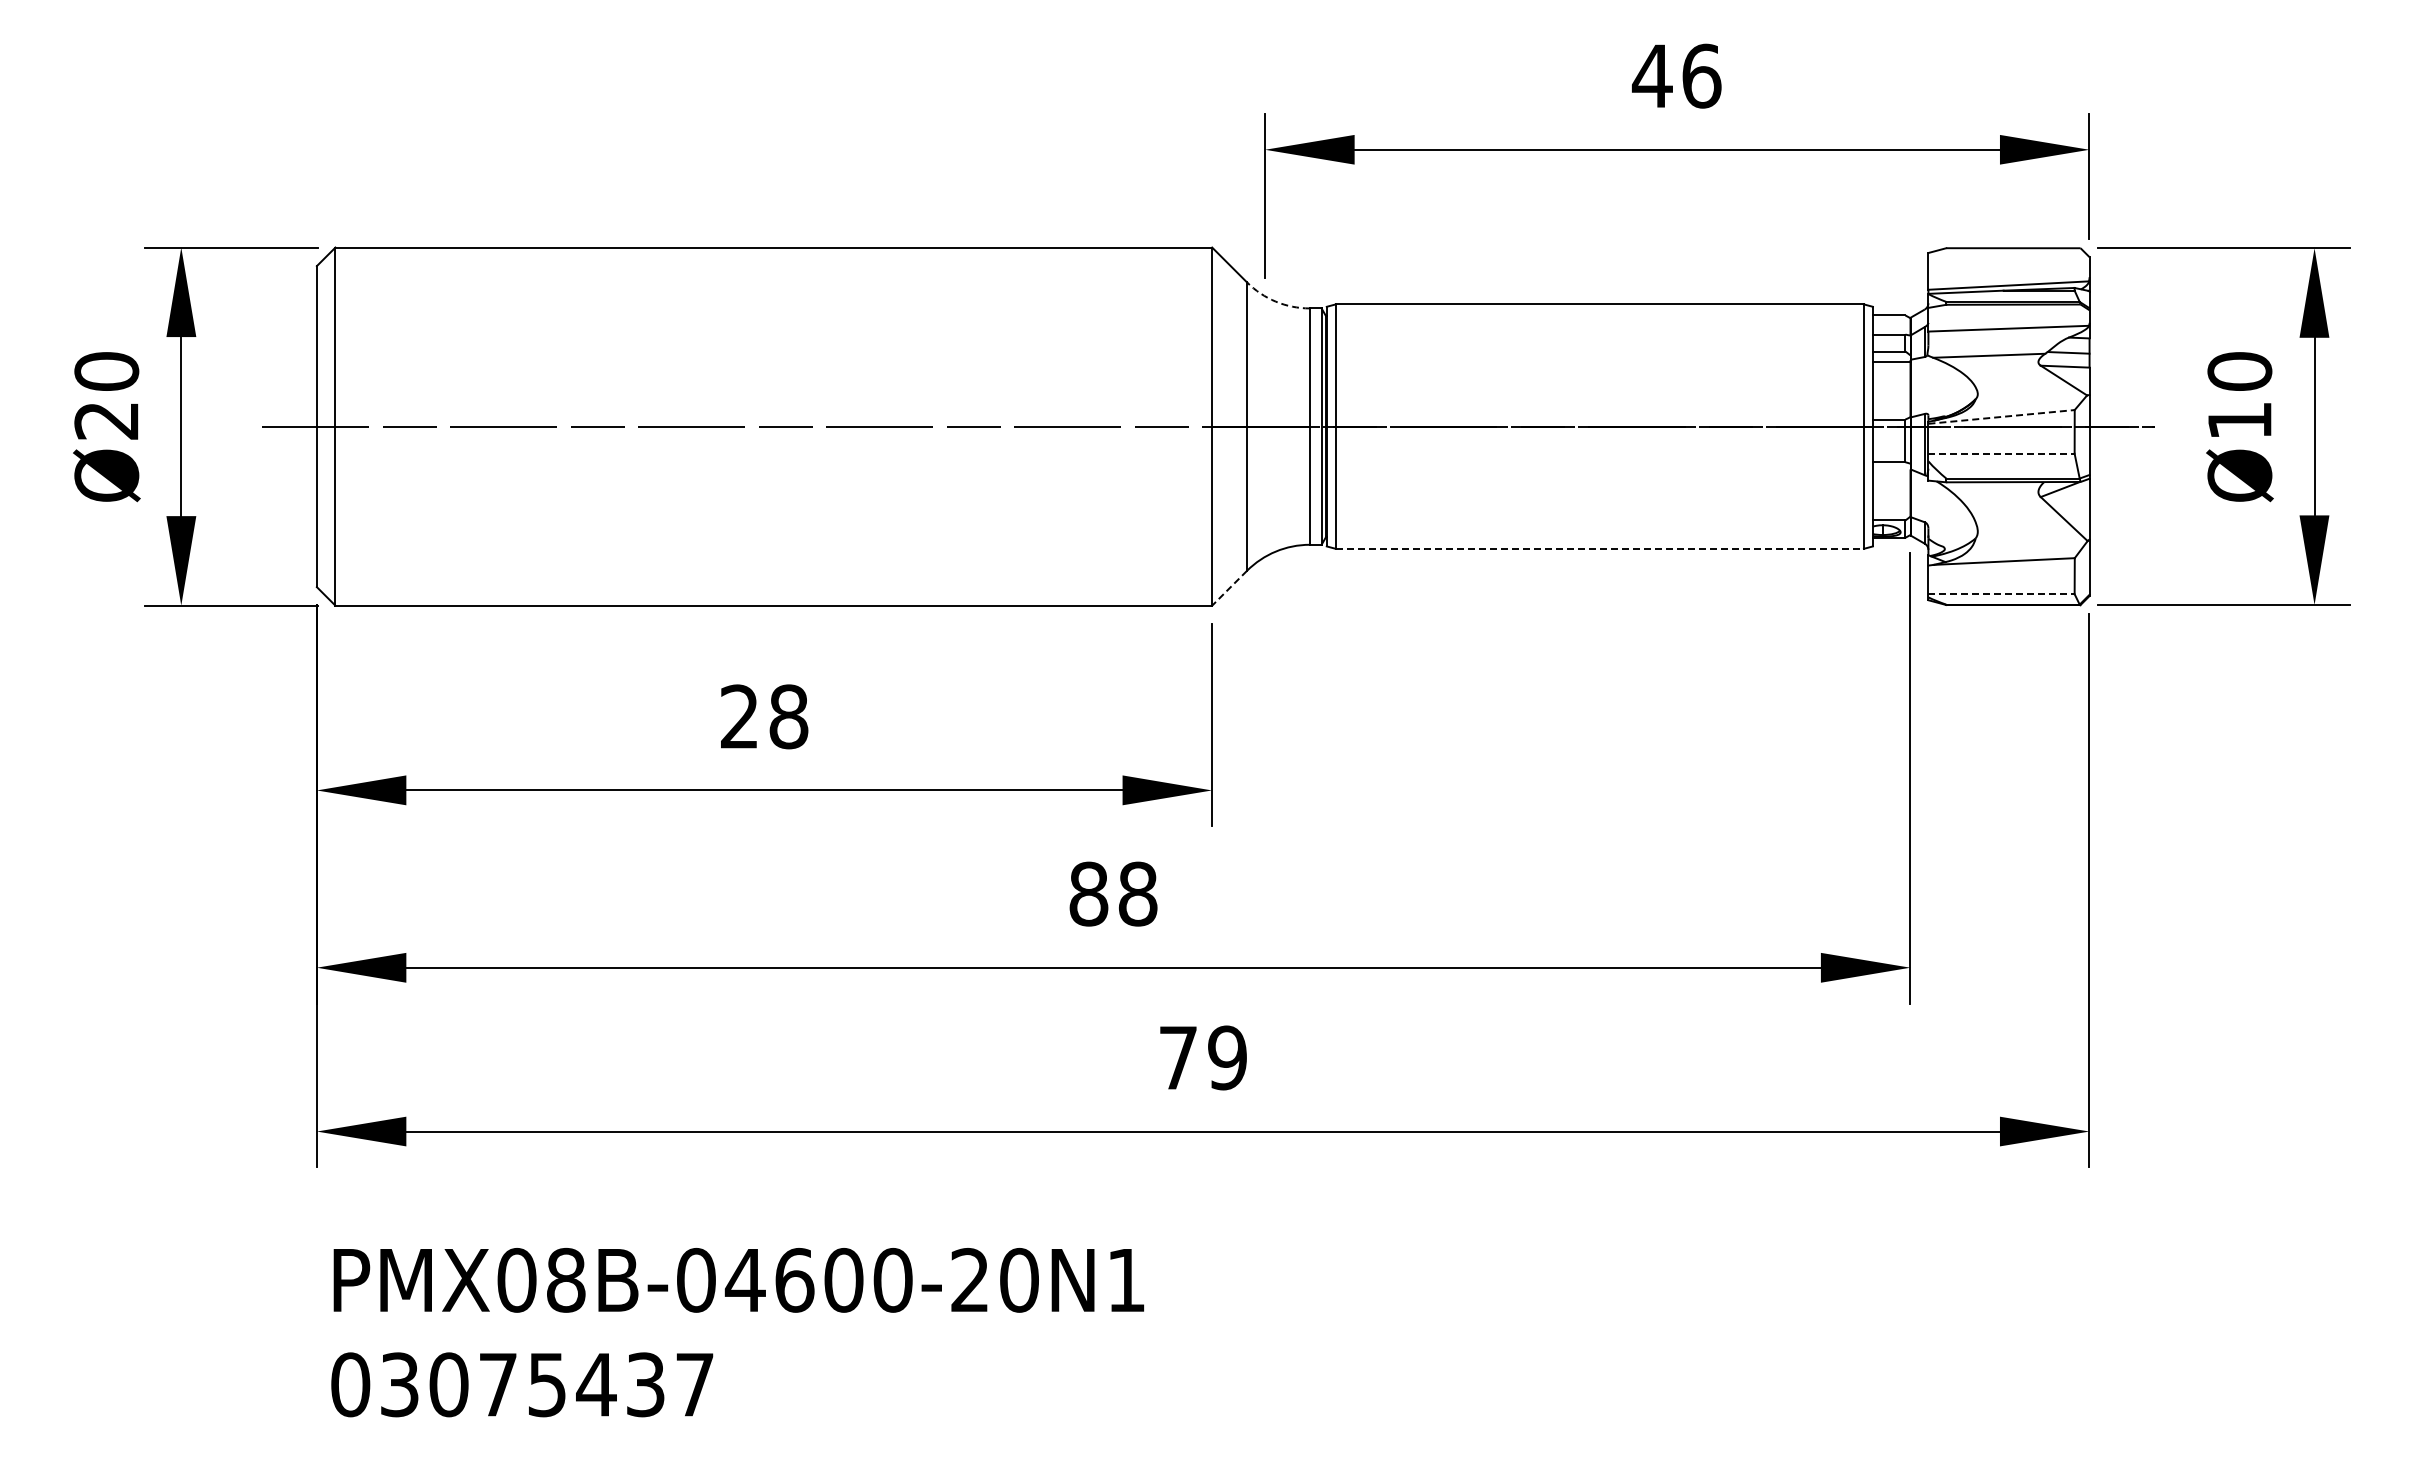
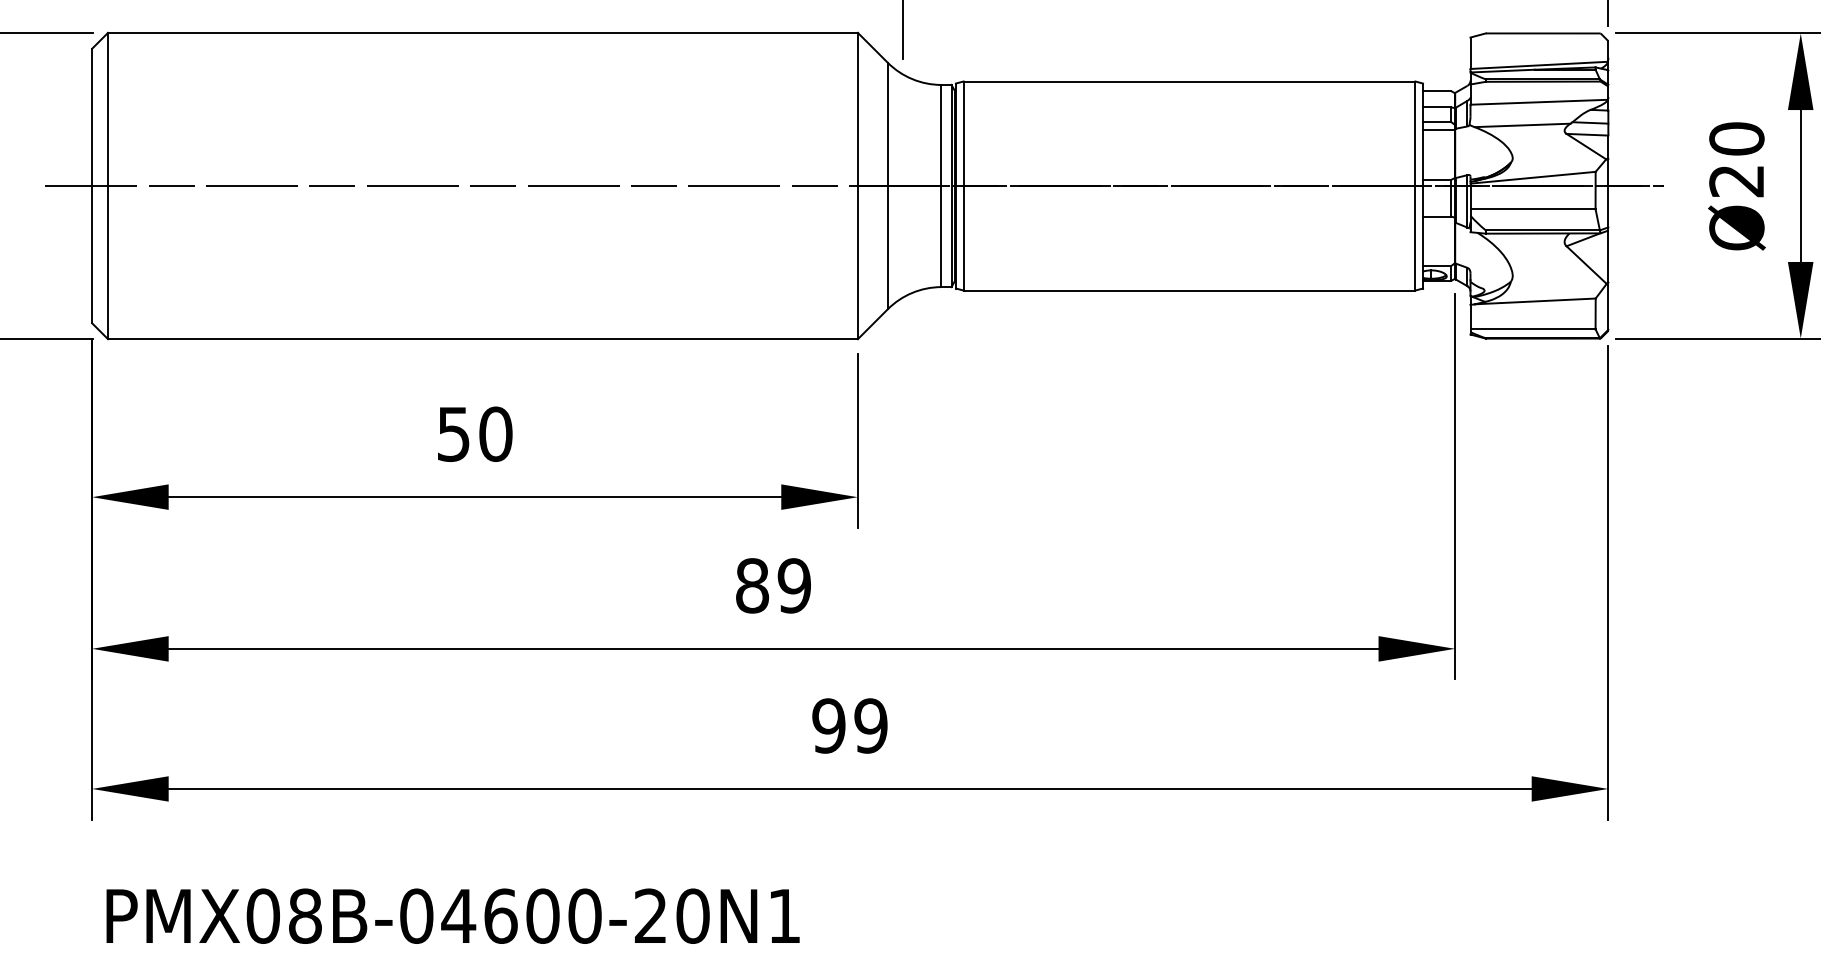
arc: (1275, 301) -> (912, 79), dashed -> solid
line: (2002, 416) -> (1533, 177), dashed -> solid
text: (2239, 421) -> (1736, 181), Ø10 -> Ø20
line: (2002, 453) -> (1533, 209), dashed -> solid
line: (1600, 548) -> (1190, 290), dashed -> solid
line: (1229, 588) -> (872, 324), dashed -> solid
line: (2002, 594) -> (1533, 329), dashed -> solid
text: (764, 716) -> (475, 433), 28 -> 50
text: (1137, 893) -> (794, 585), 88 -> 89
text: (1177, 1057) -> (828, 725), 79 -> 99

